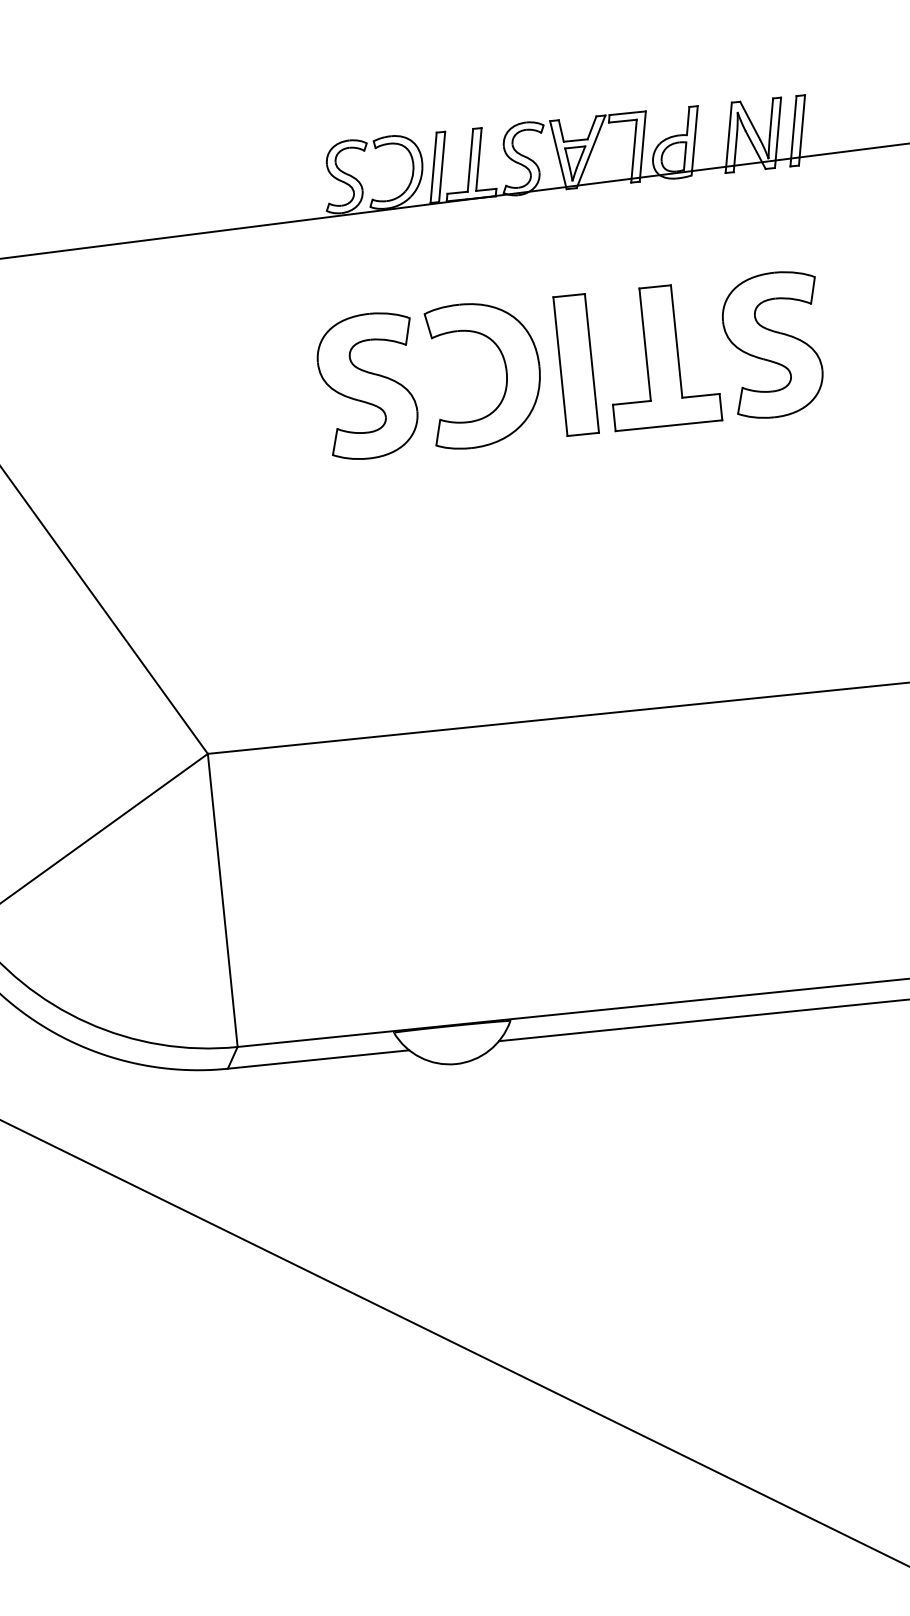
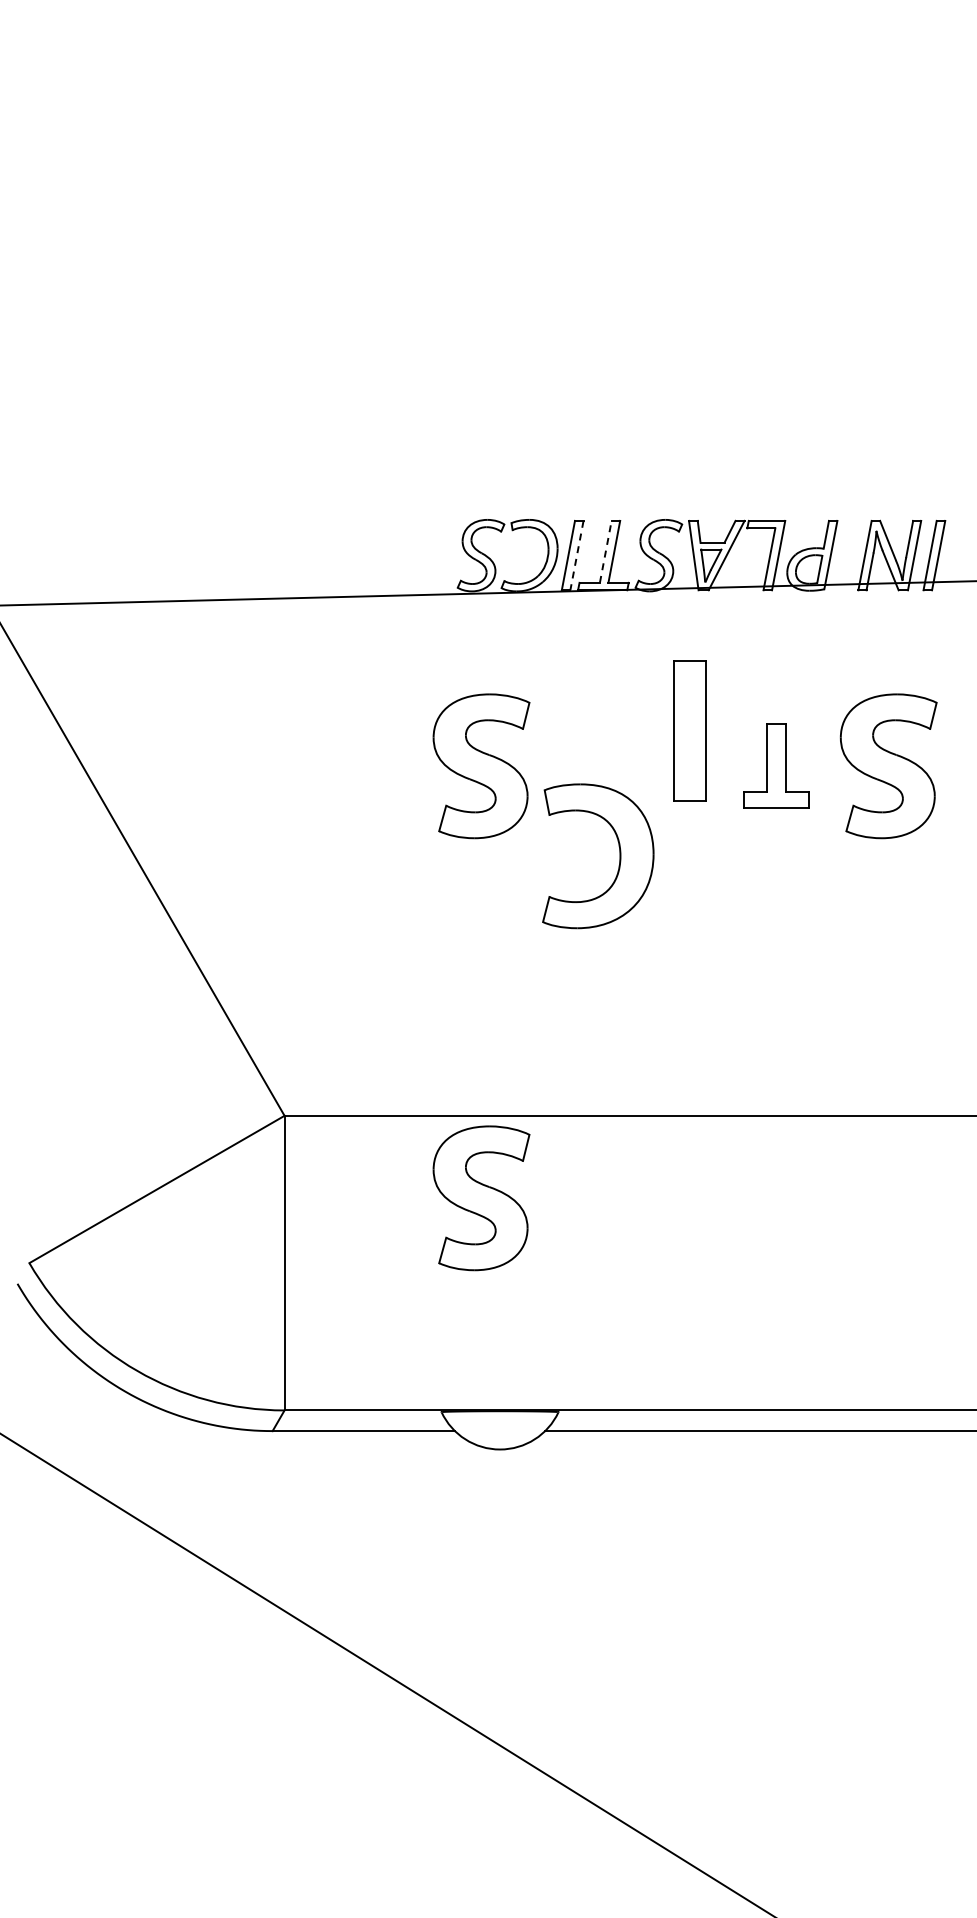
line: (470, 160) -> (605, 551), solid -> dashed
line: (441, 167) -> (576, 556), solid -> dashed
part: (661, 355) -> (776, 765), size x0.6
part: (575, 364) -> (689, 730), moved
part: (505, 372) -> (619, 856), moved
part: (412, 816) -> (481, 1198), added

